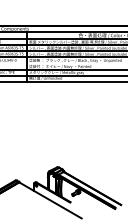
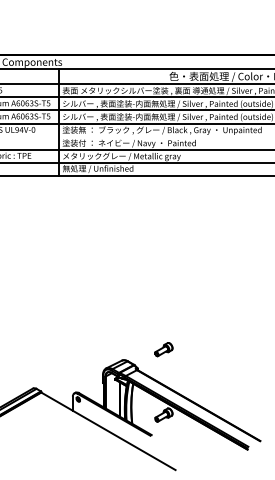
part: (76, 162) -> (164, 349), added

